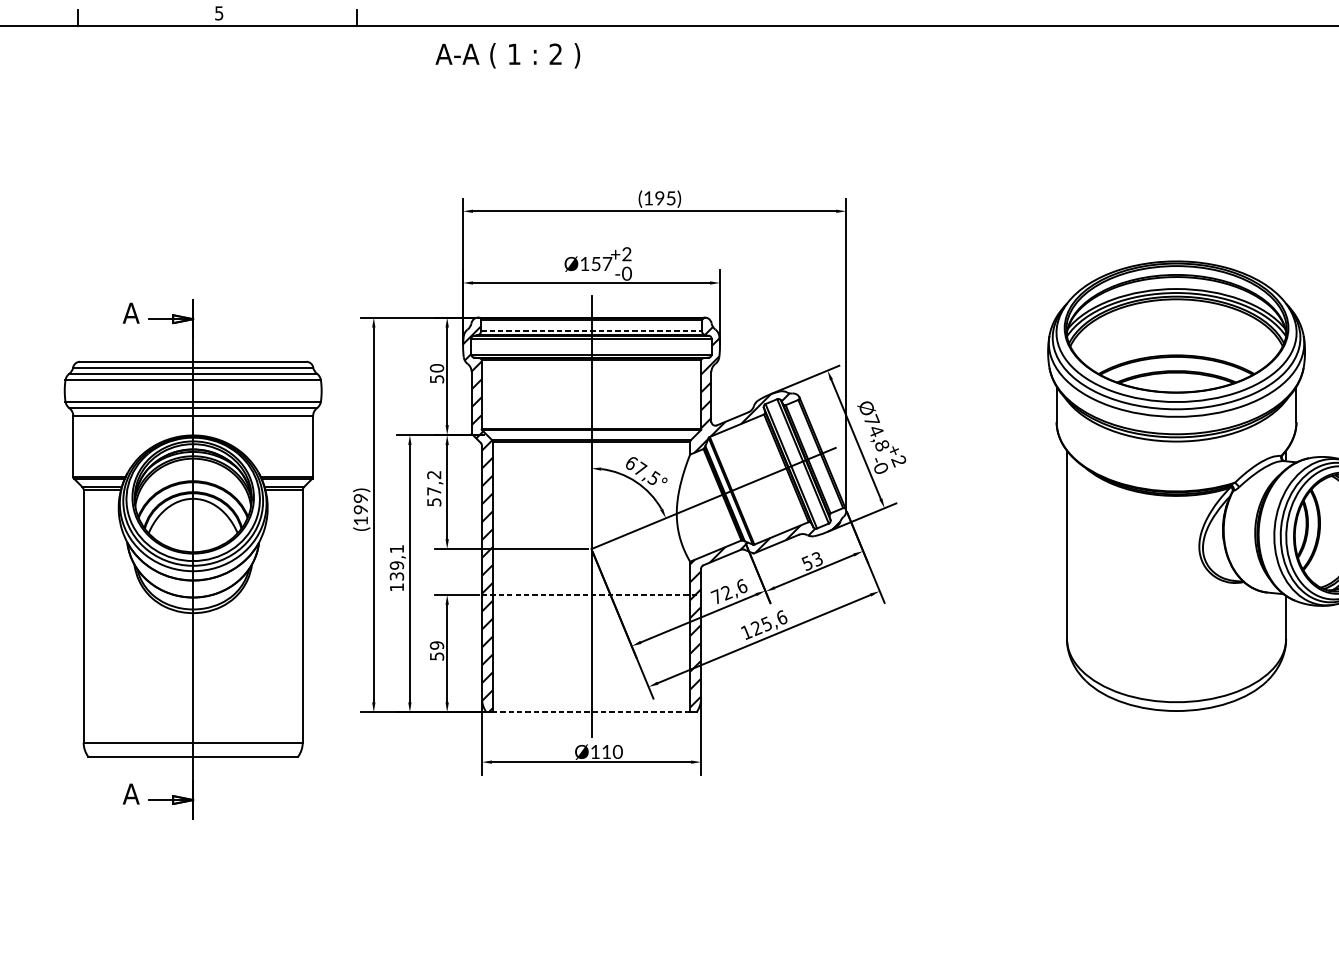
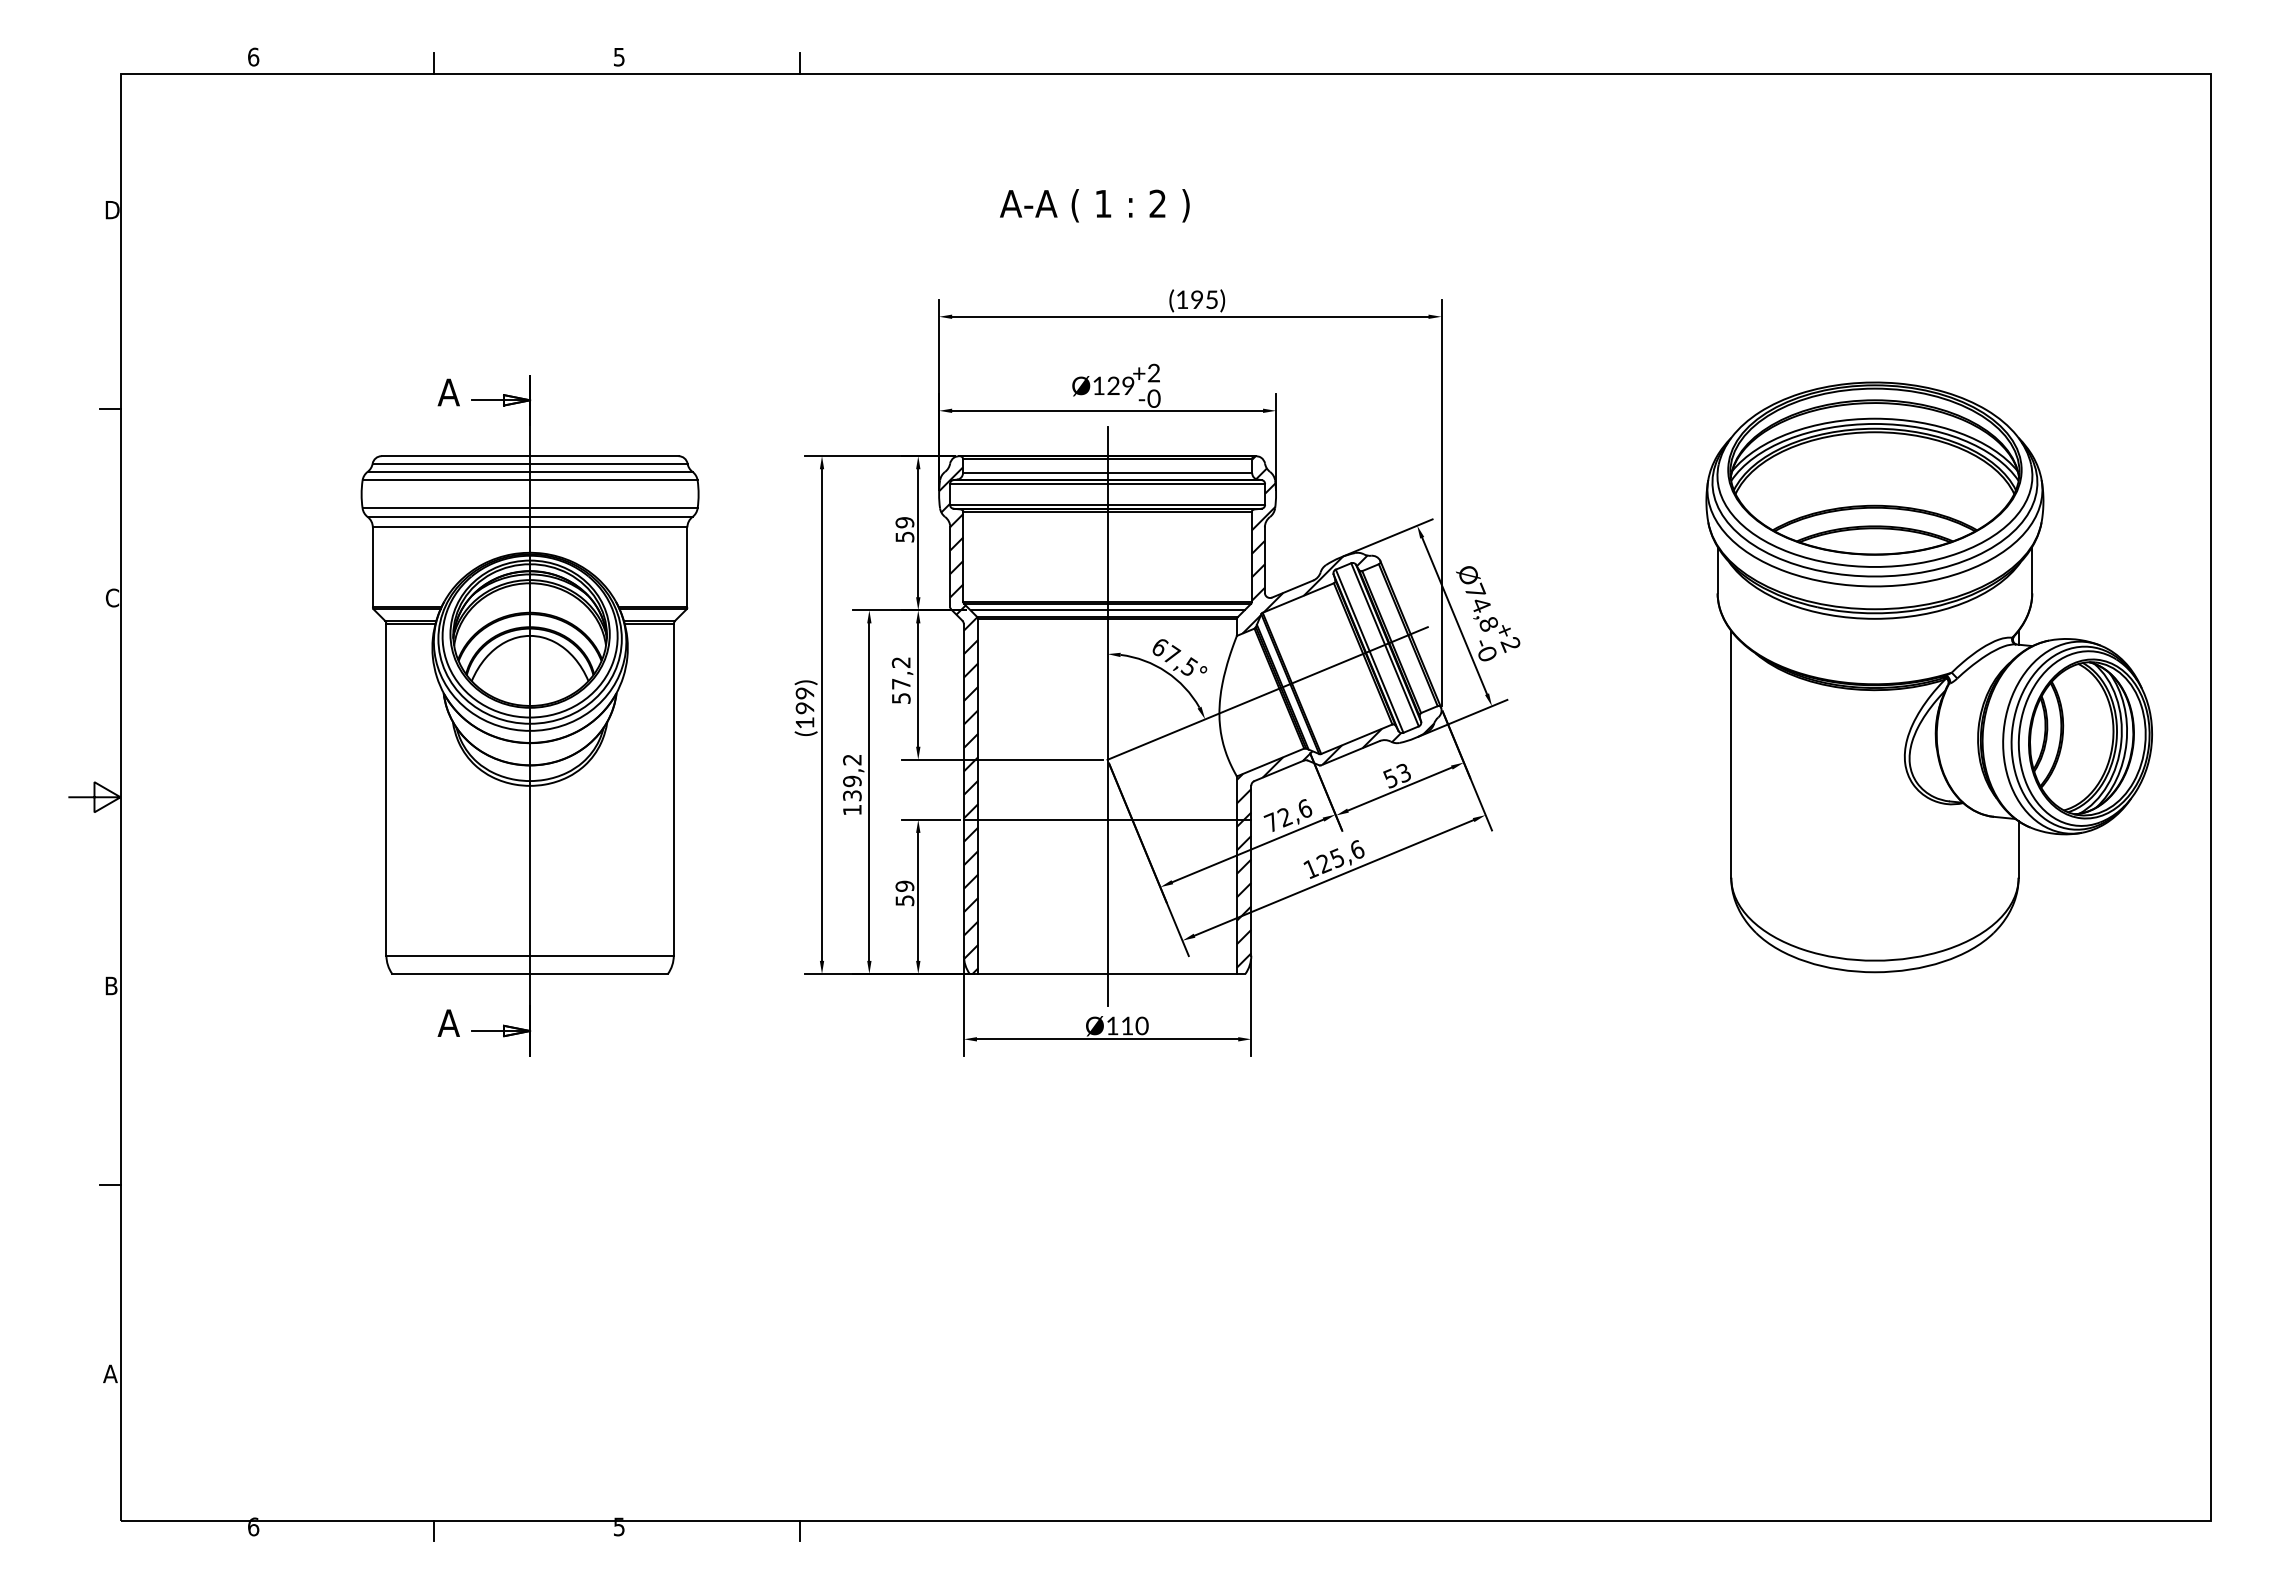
text: (507, 55) -> (1094, 205), moved
text: (601, 263) -> (1120, 385), Ø157 -> Ø129
line: (591, 330) -> (1107, 473), dashed -> solid
text: (436, 368) -> (904, 522), 50 -> 59
line: (591, 435) -> (1107, 610), added
text: (397, 548) -> (852, 759), 139,1 -> 139,2
part: (192, 559) -> (529, 715), moved
line: (591, 594) -> (1107, 819), dashed -> solid
line: (591, 711) -> (1107, 973), dashed -> solid

